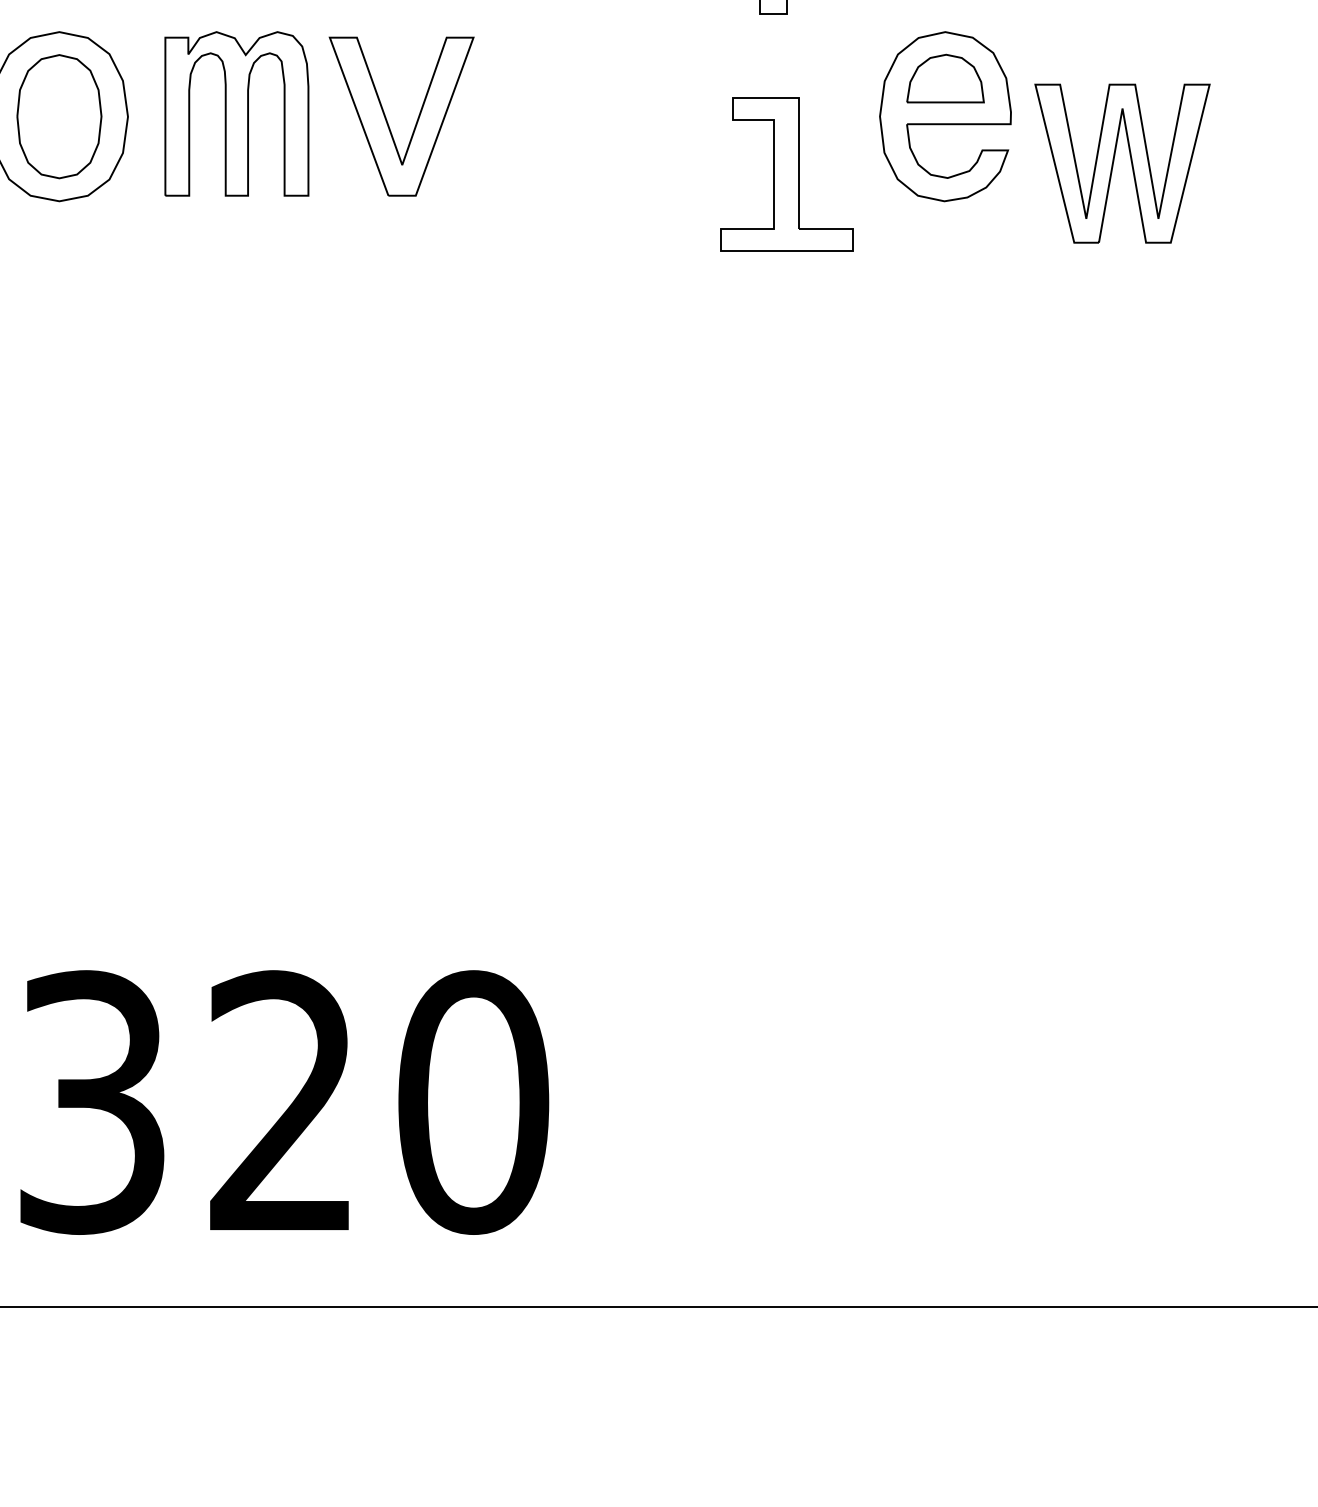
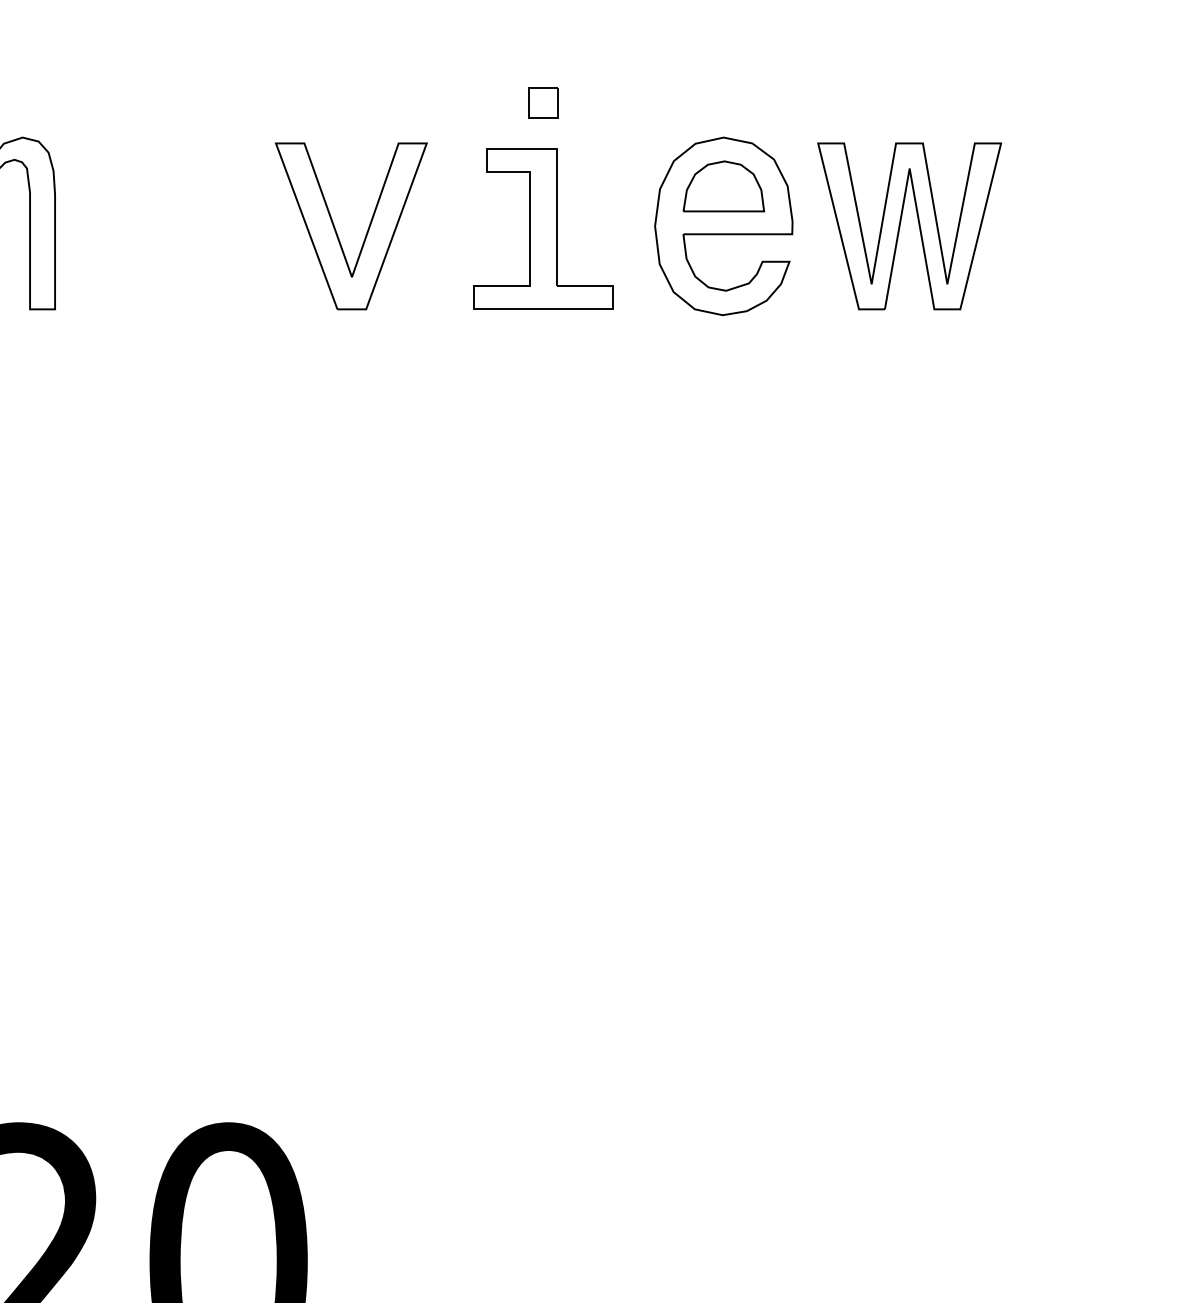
part: (388, 122) -> (337, 232), moved
part: (1114, 161) -> (901, 224), moved
part: (786, 174) -> (543, 229), moved

